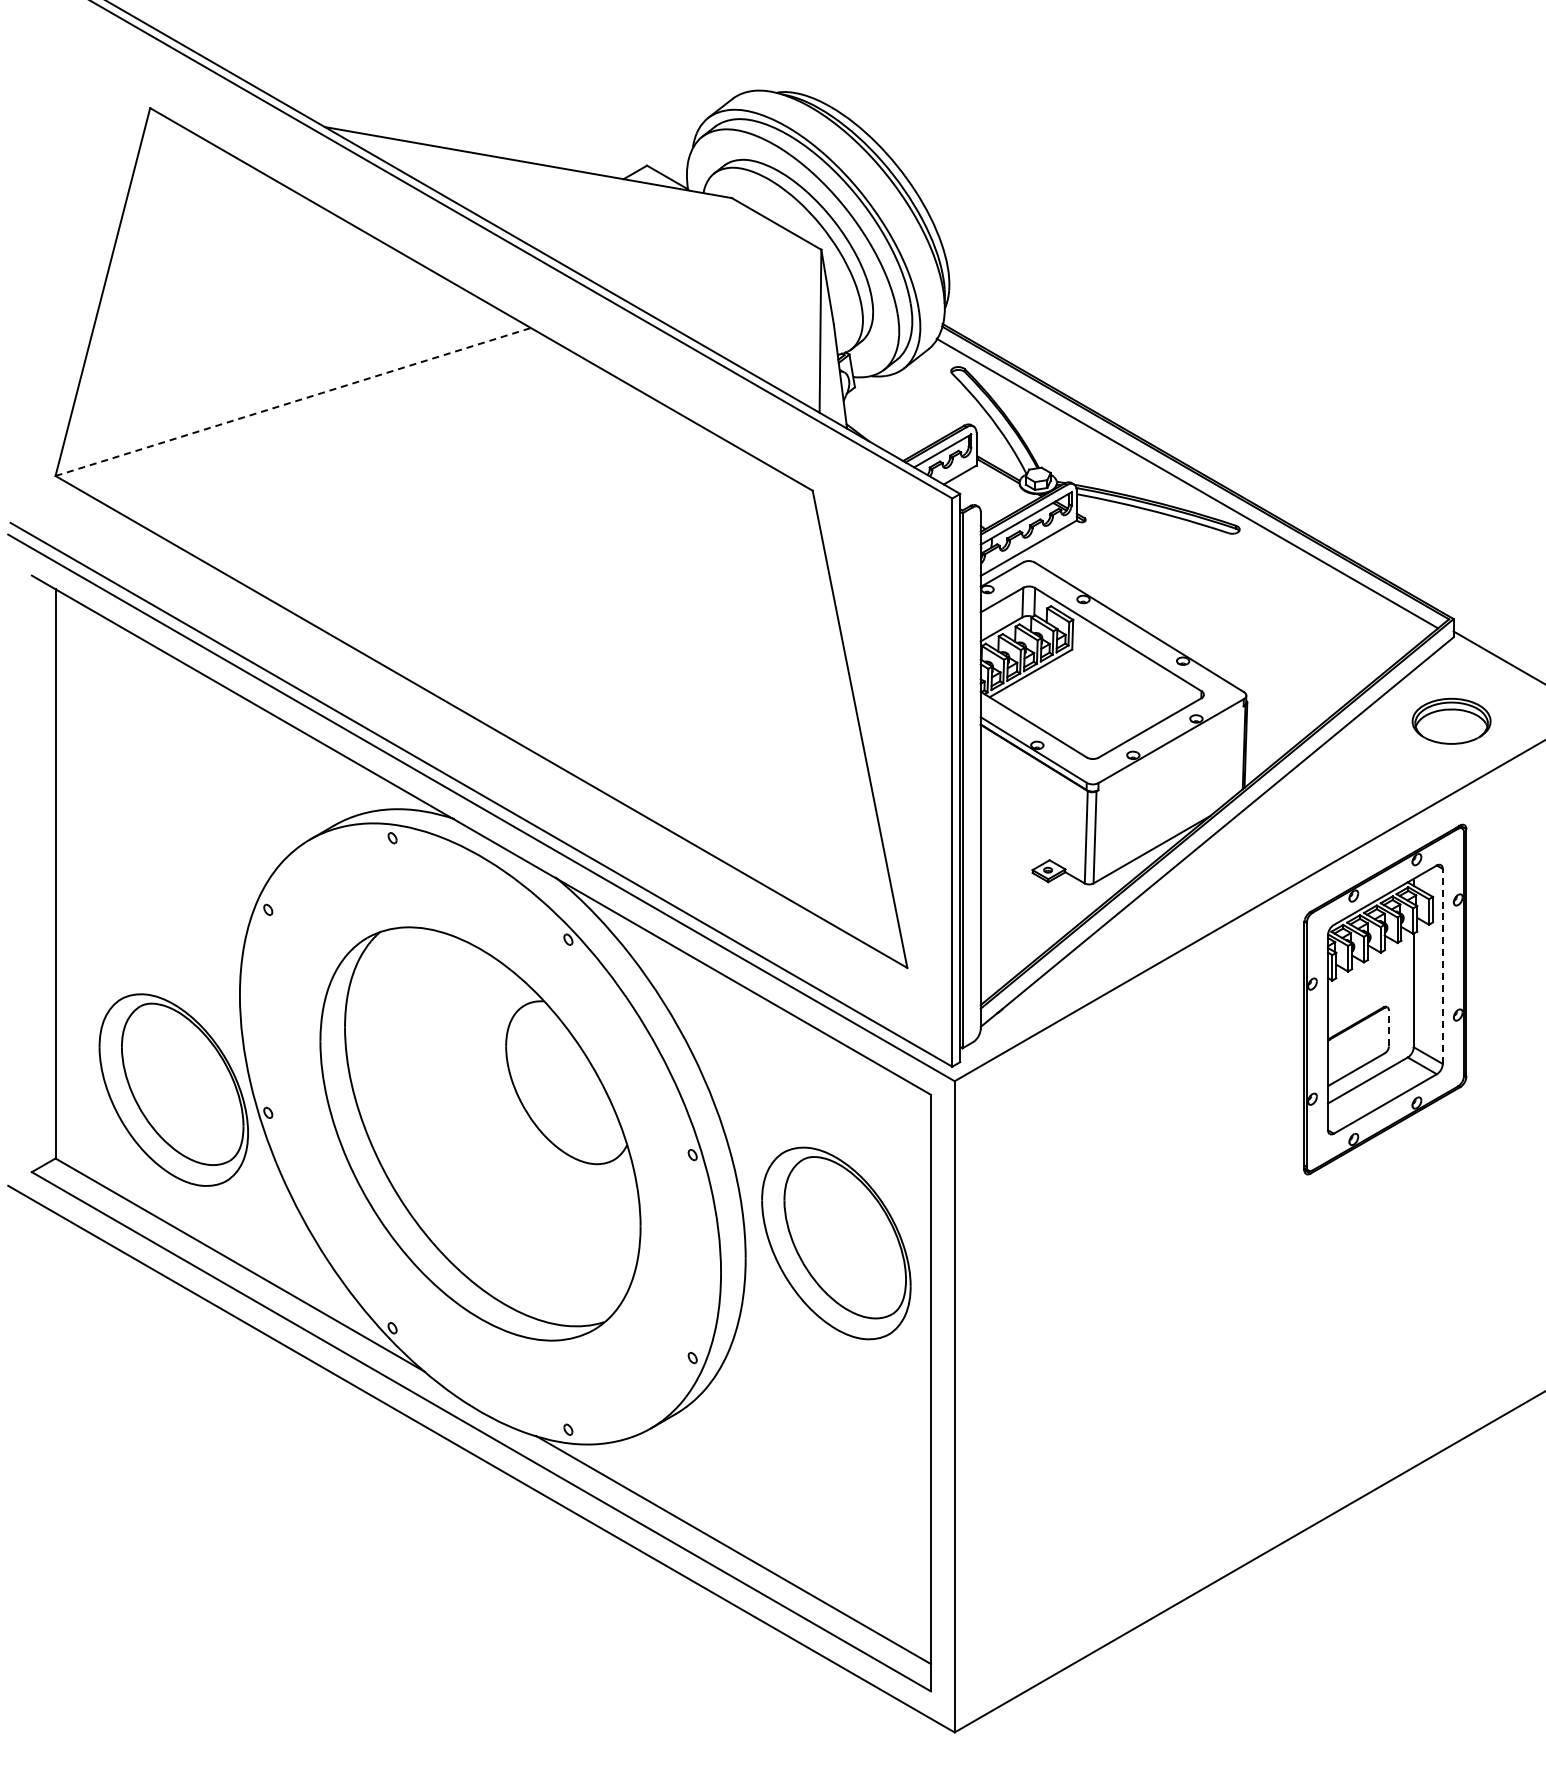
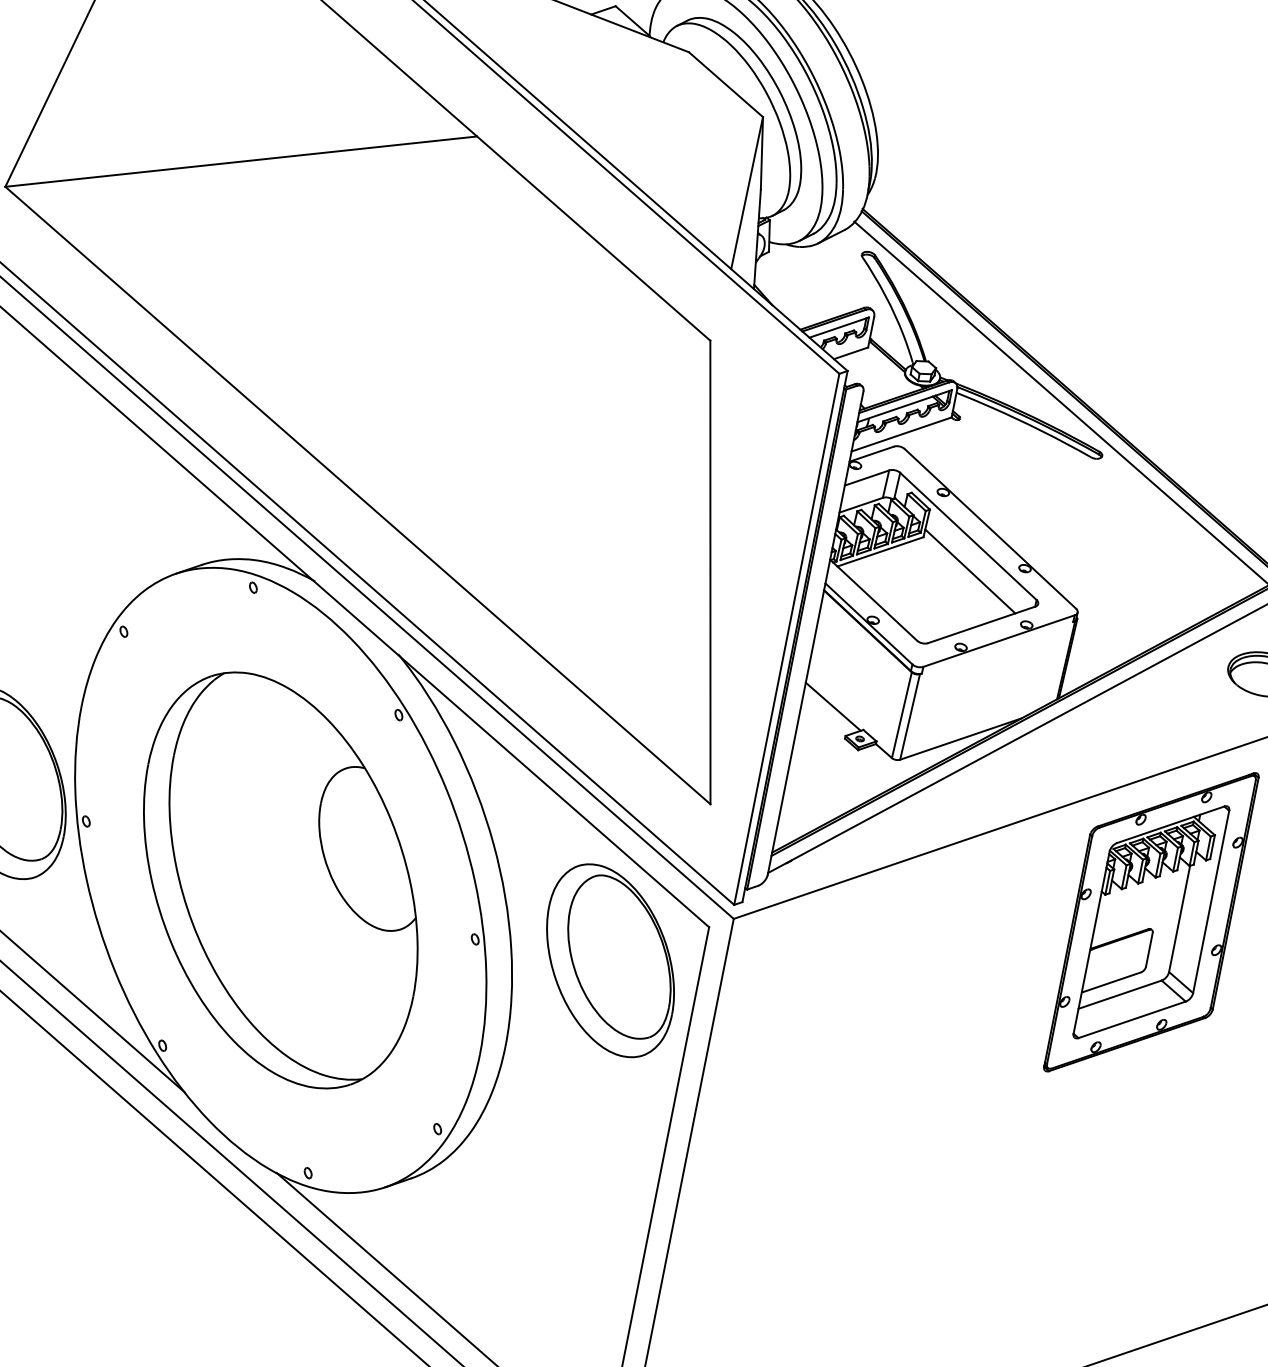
line: (293, 402) -> (241, 162), dashed -> solid
line: (1127, 675) -> (970, 571), added
line: (1013, 842) -> (832, 706), added
line: (1442, 966) -> (1210, 901), dashed -> solid
line: (1388, 1027) -> (1149, 948), dashed -> solid
part: (836, 1243) -> (610, 960), moved

